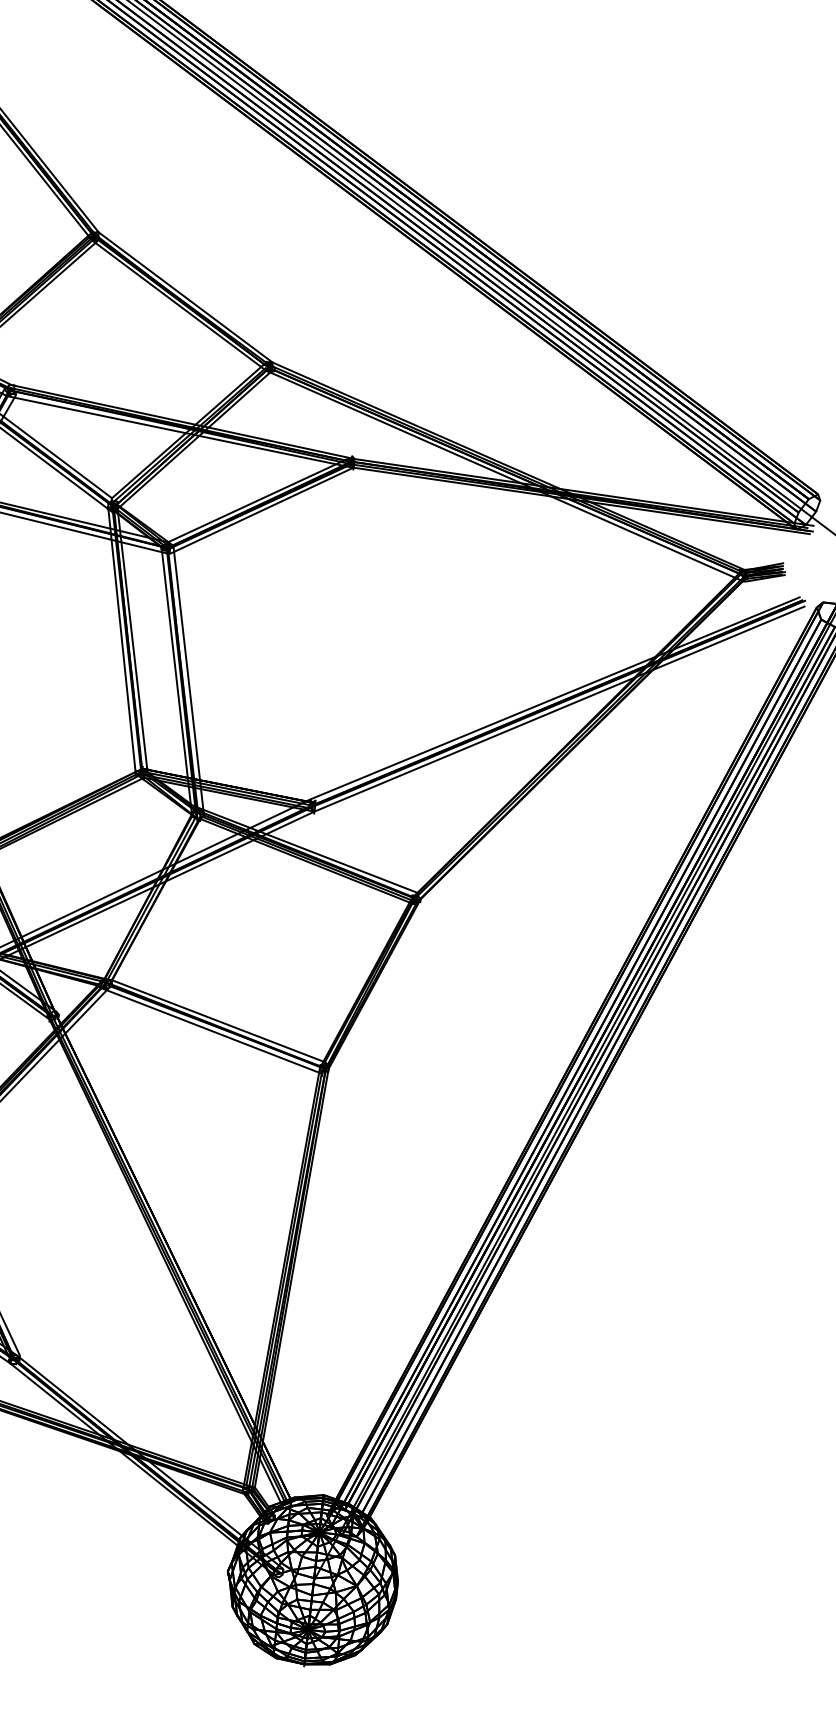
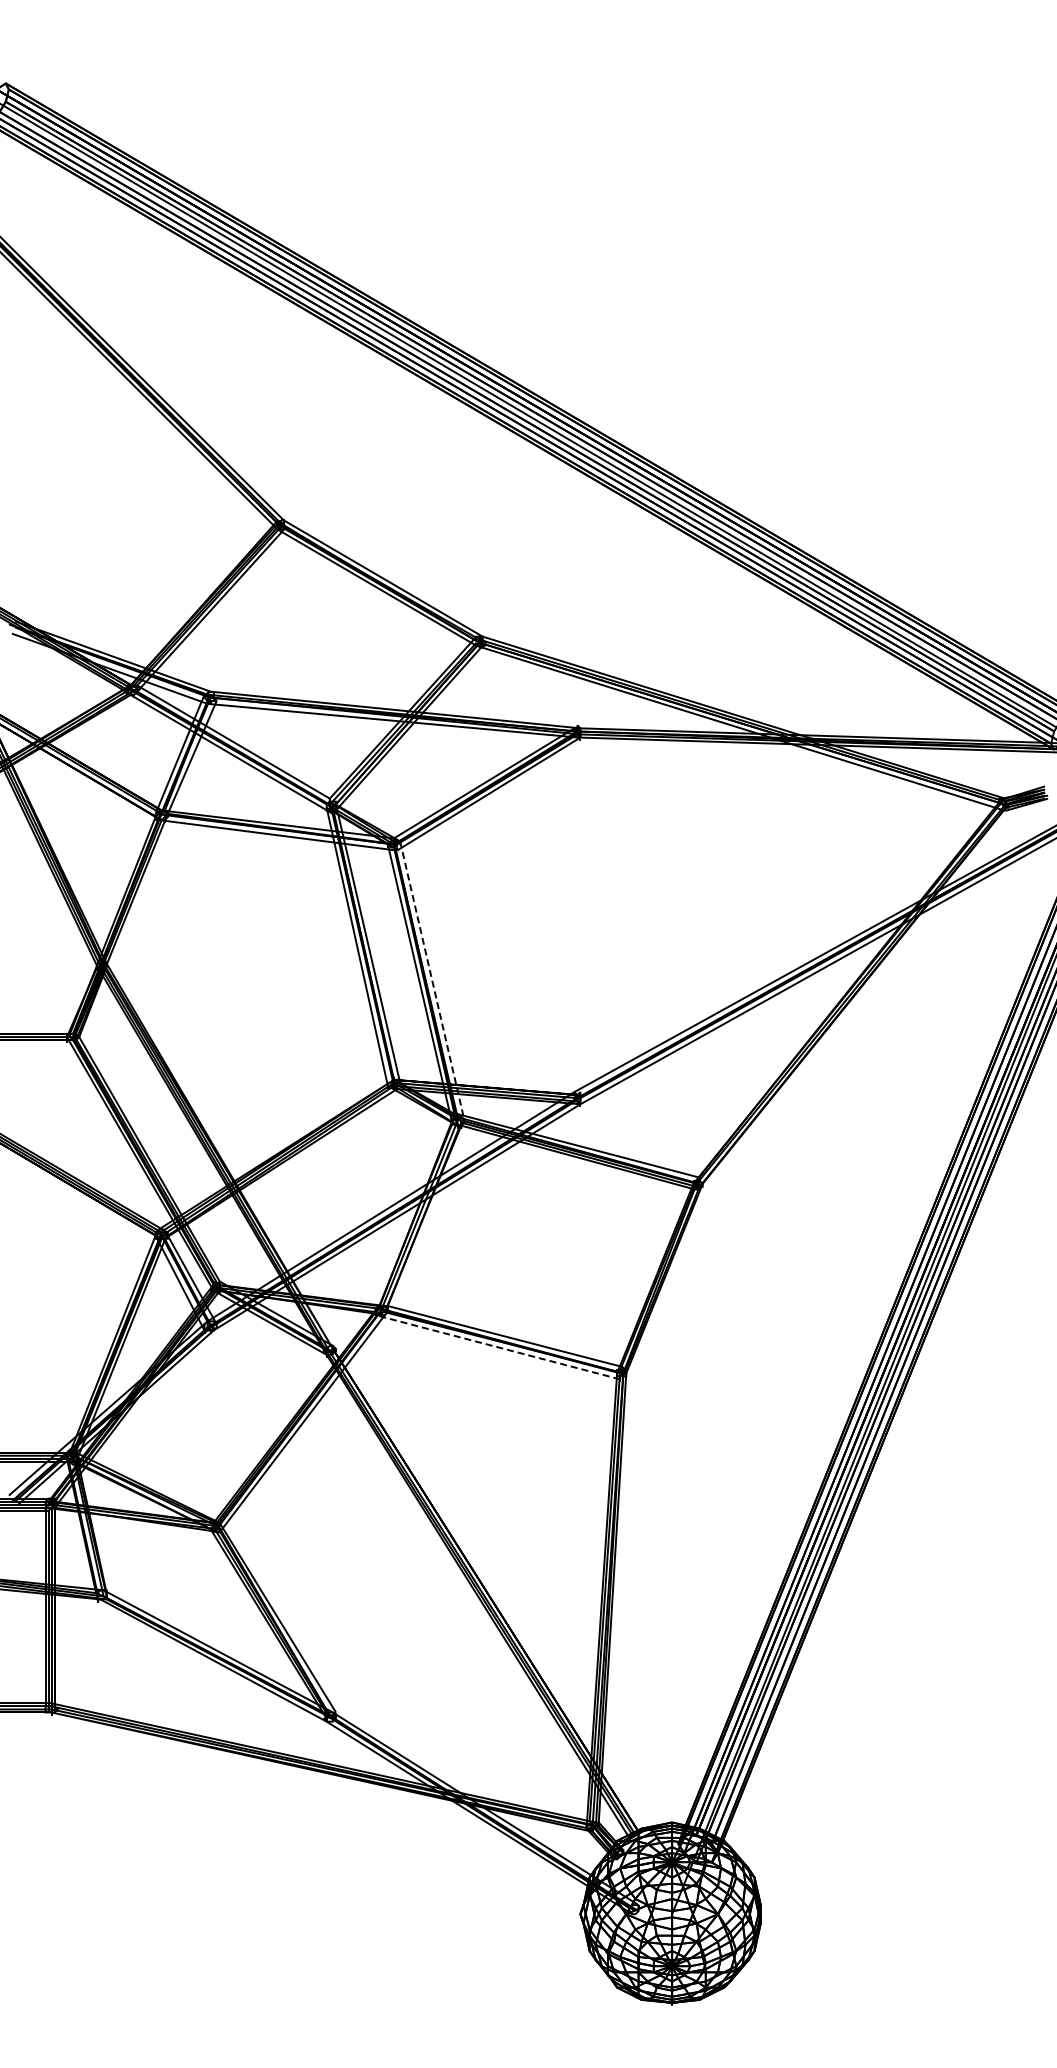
line: (188, 679) -> (432, 980), solid -> dashed
line: (210, 1030) -> (497, 1347), solid -> dashed

